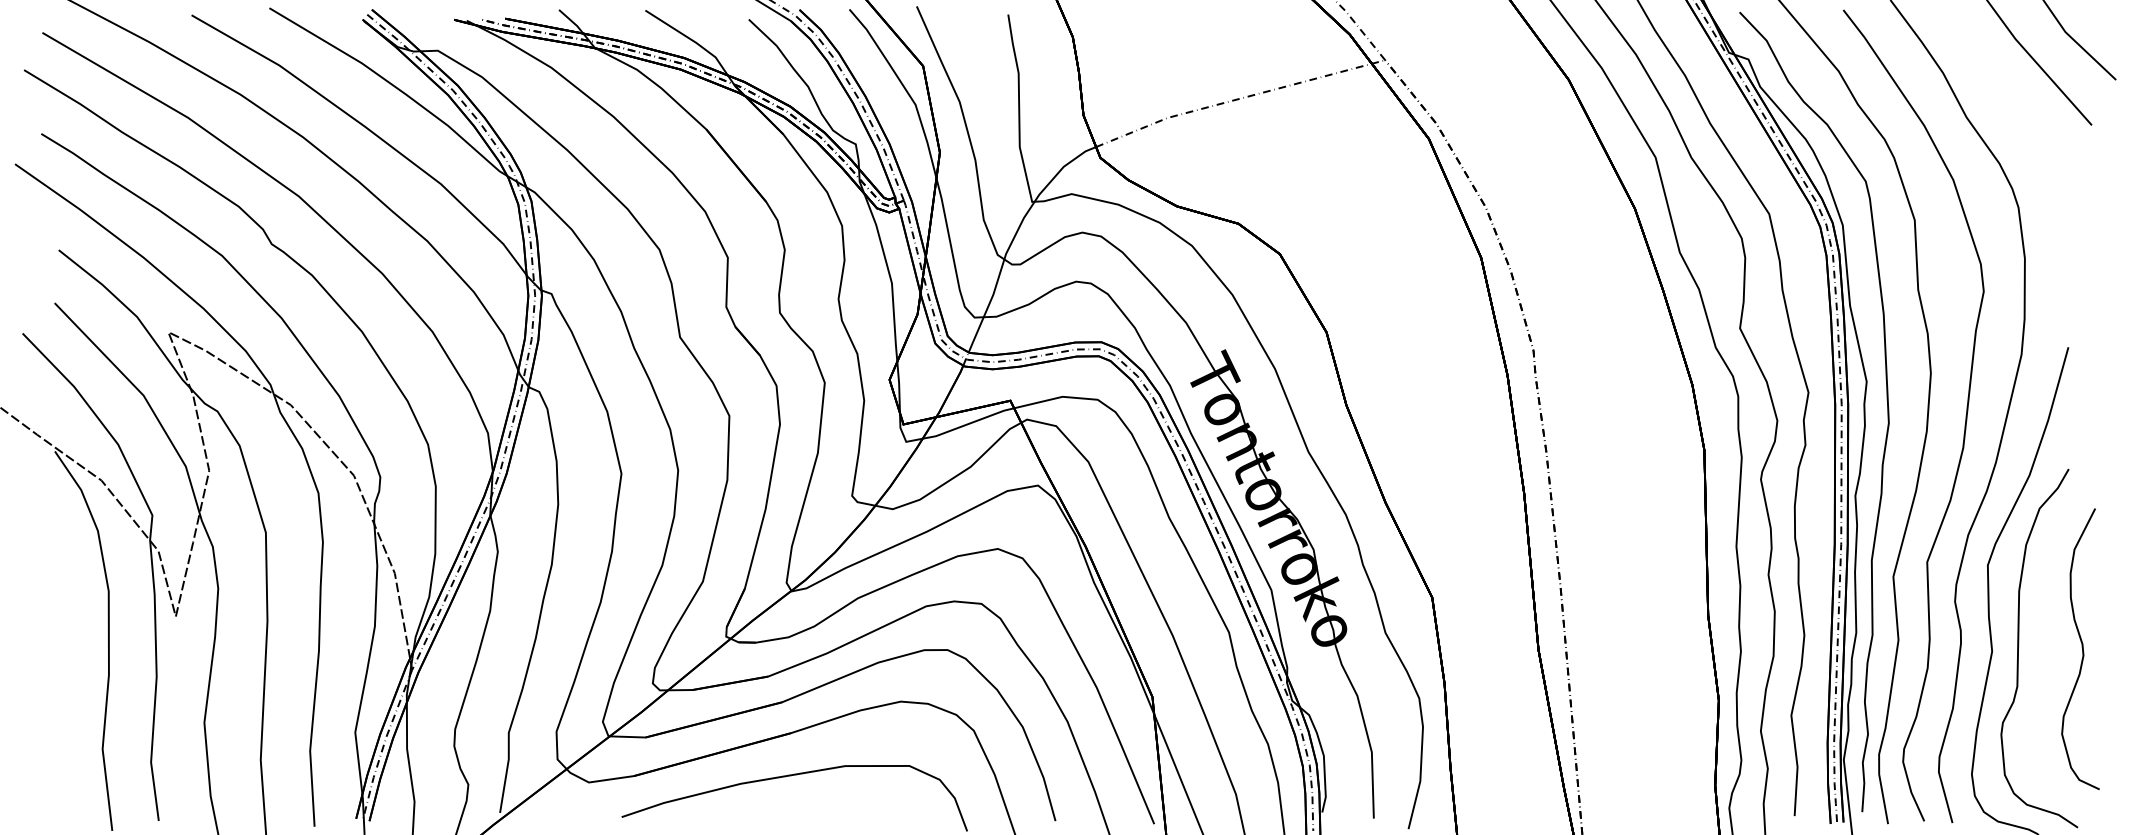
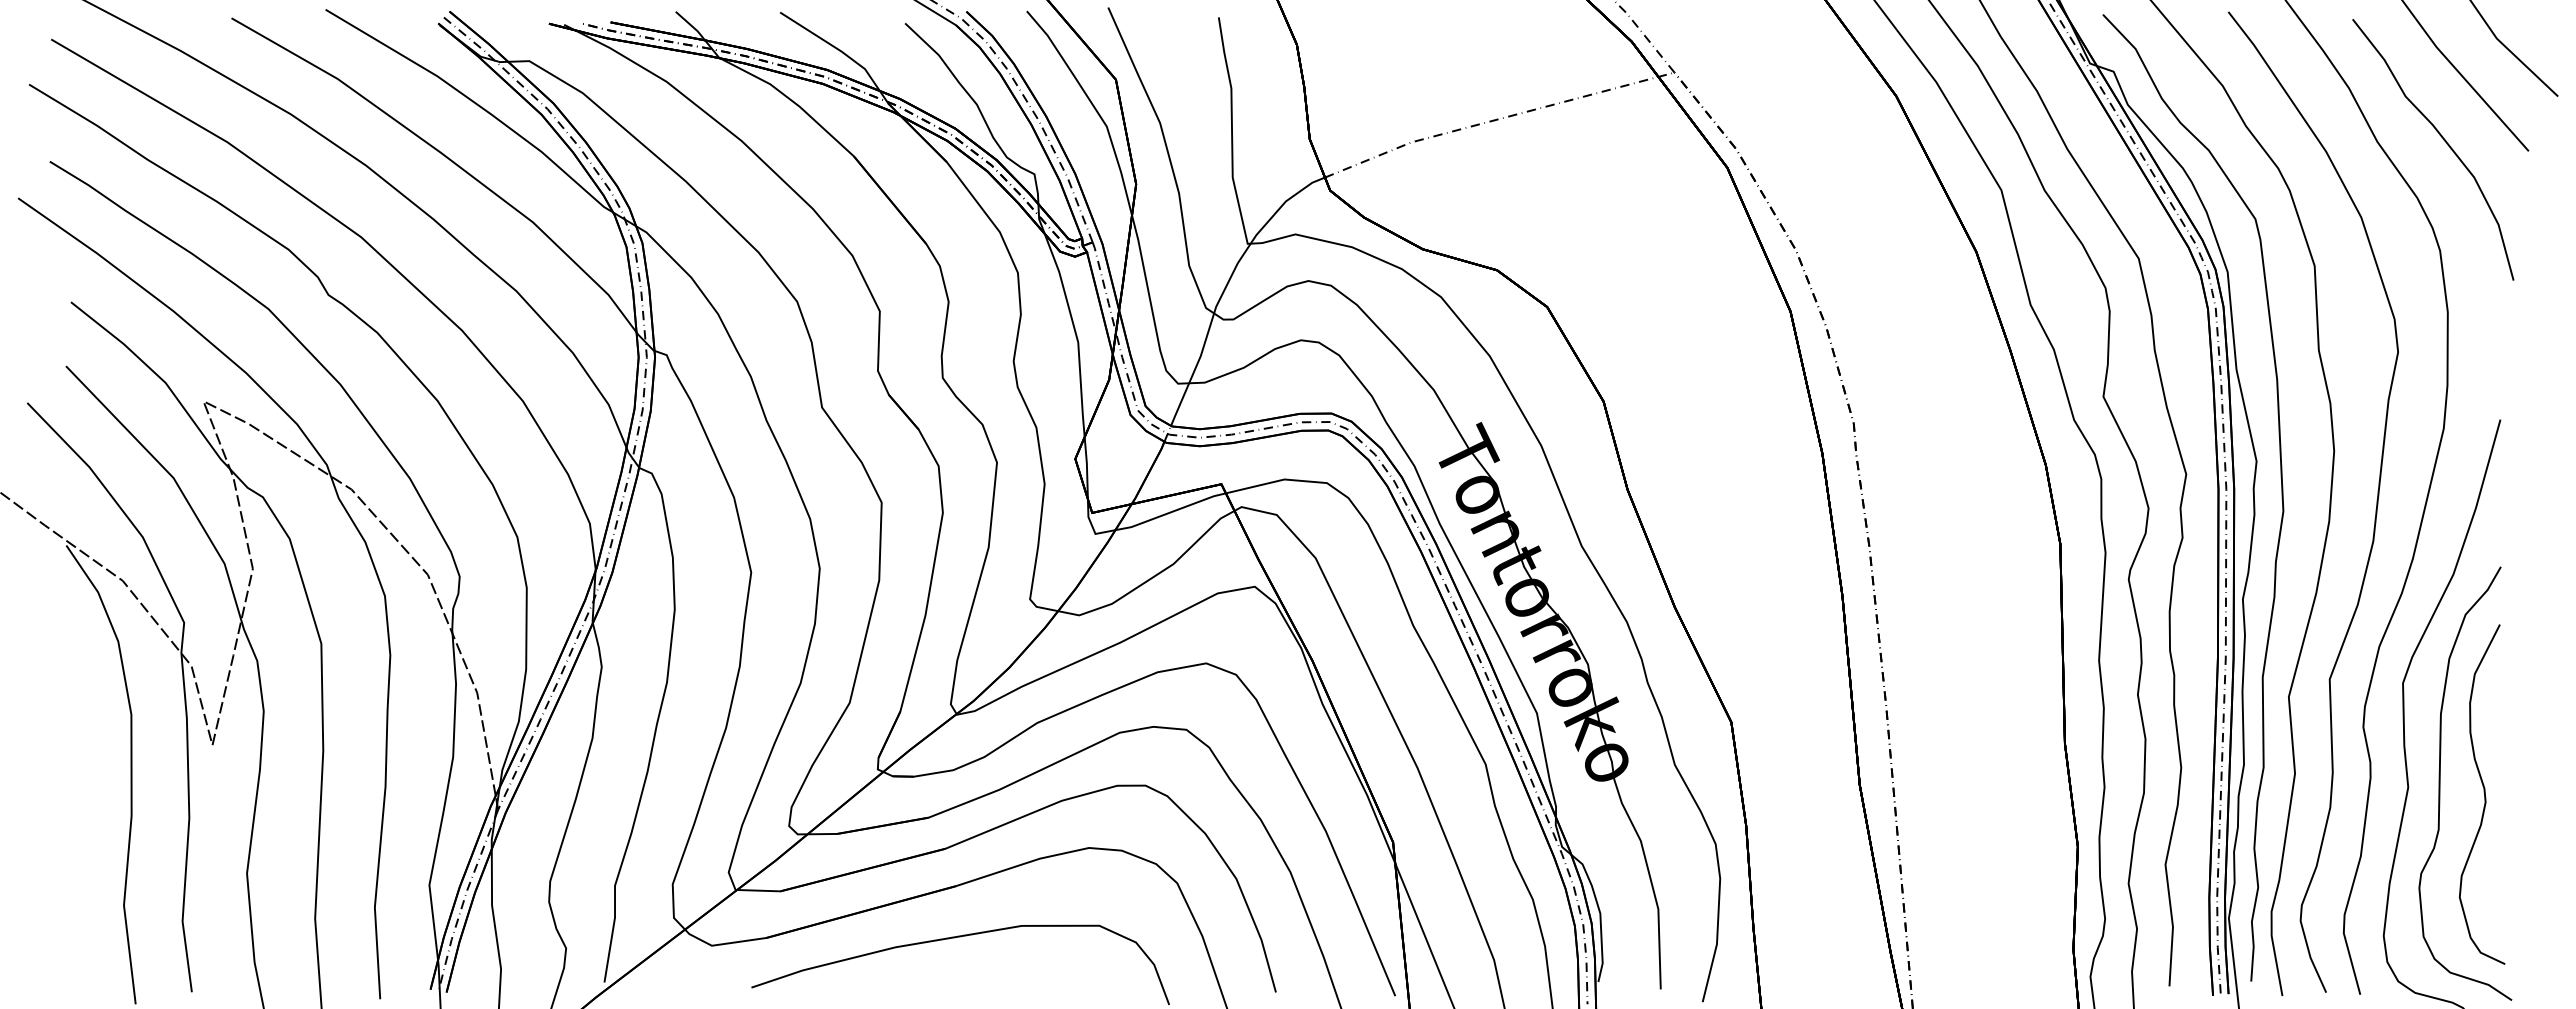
curve: (2021, 116) -> (2443, 140), added
curve: (2081, 647) -> (2483, 792), moved

